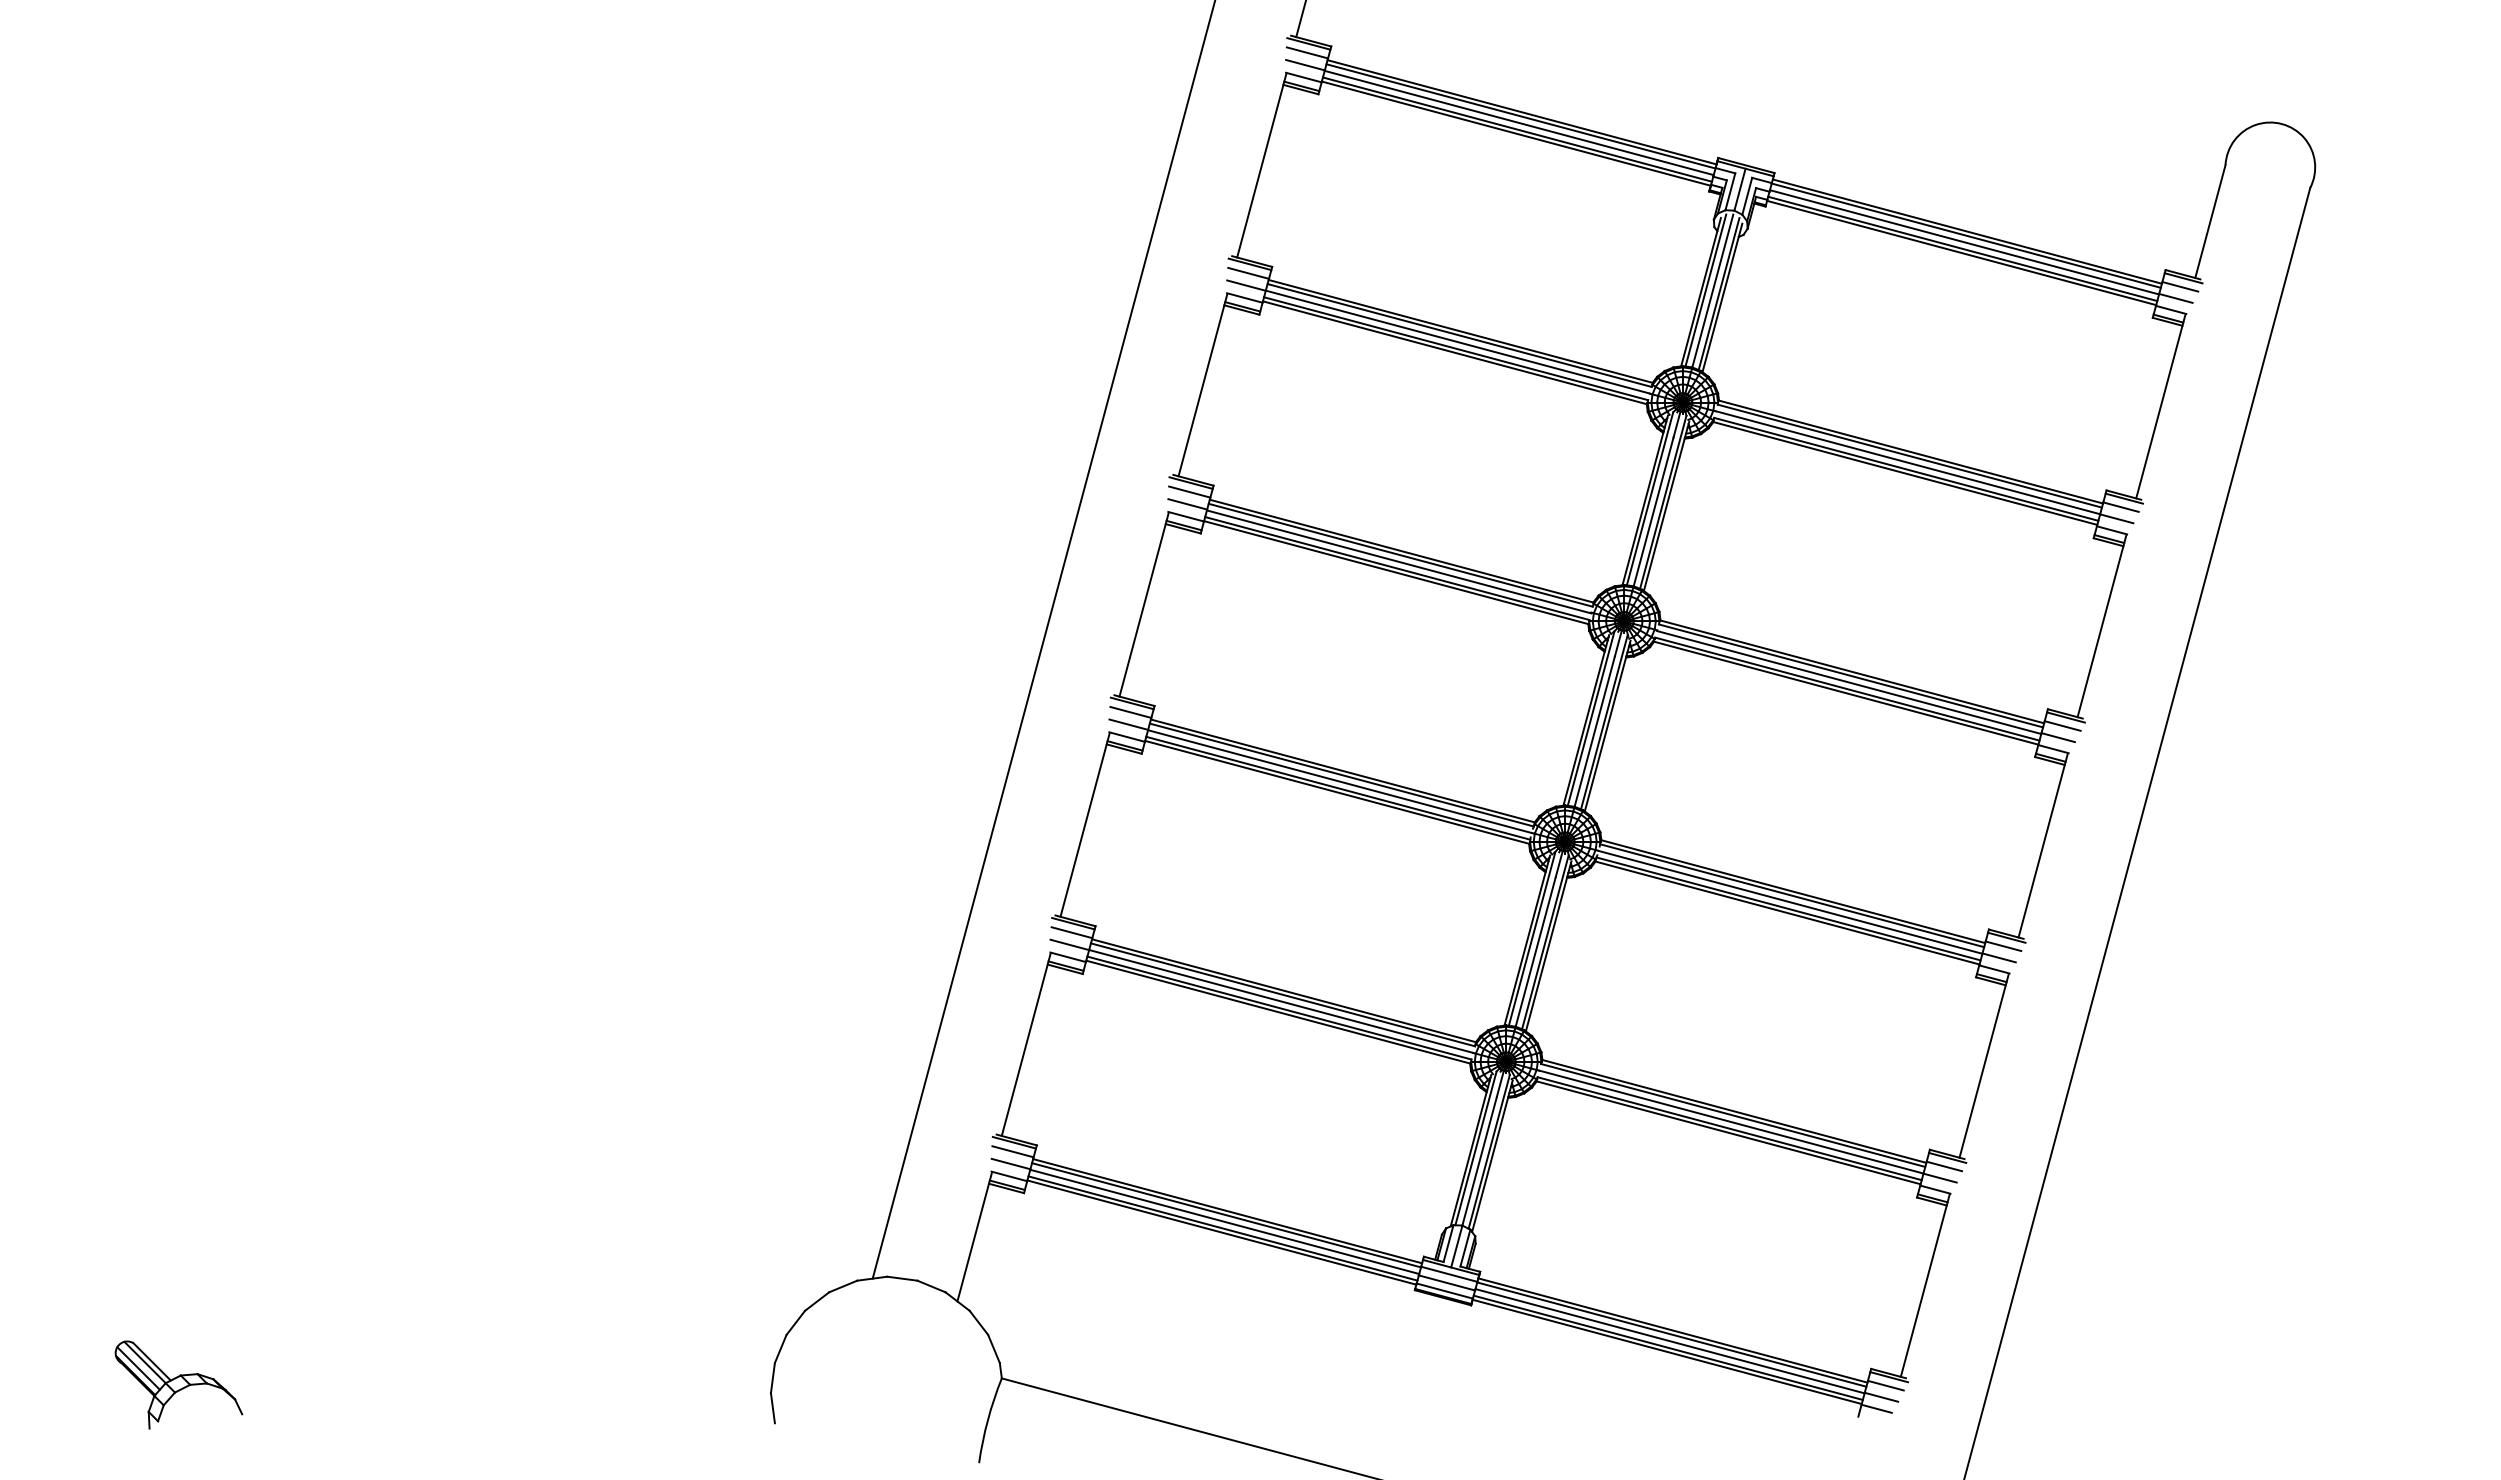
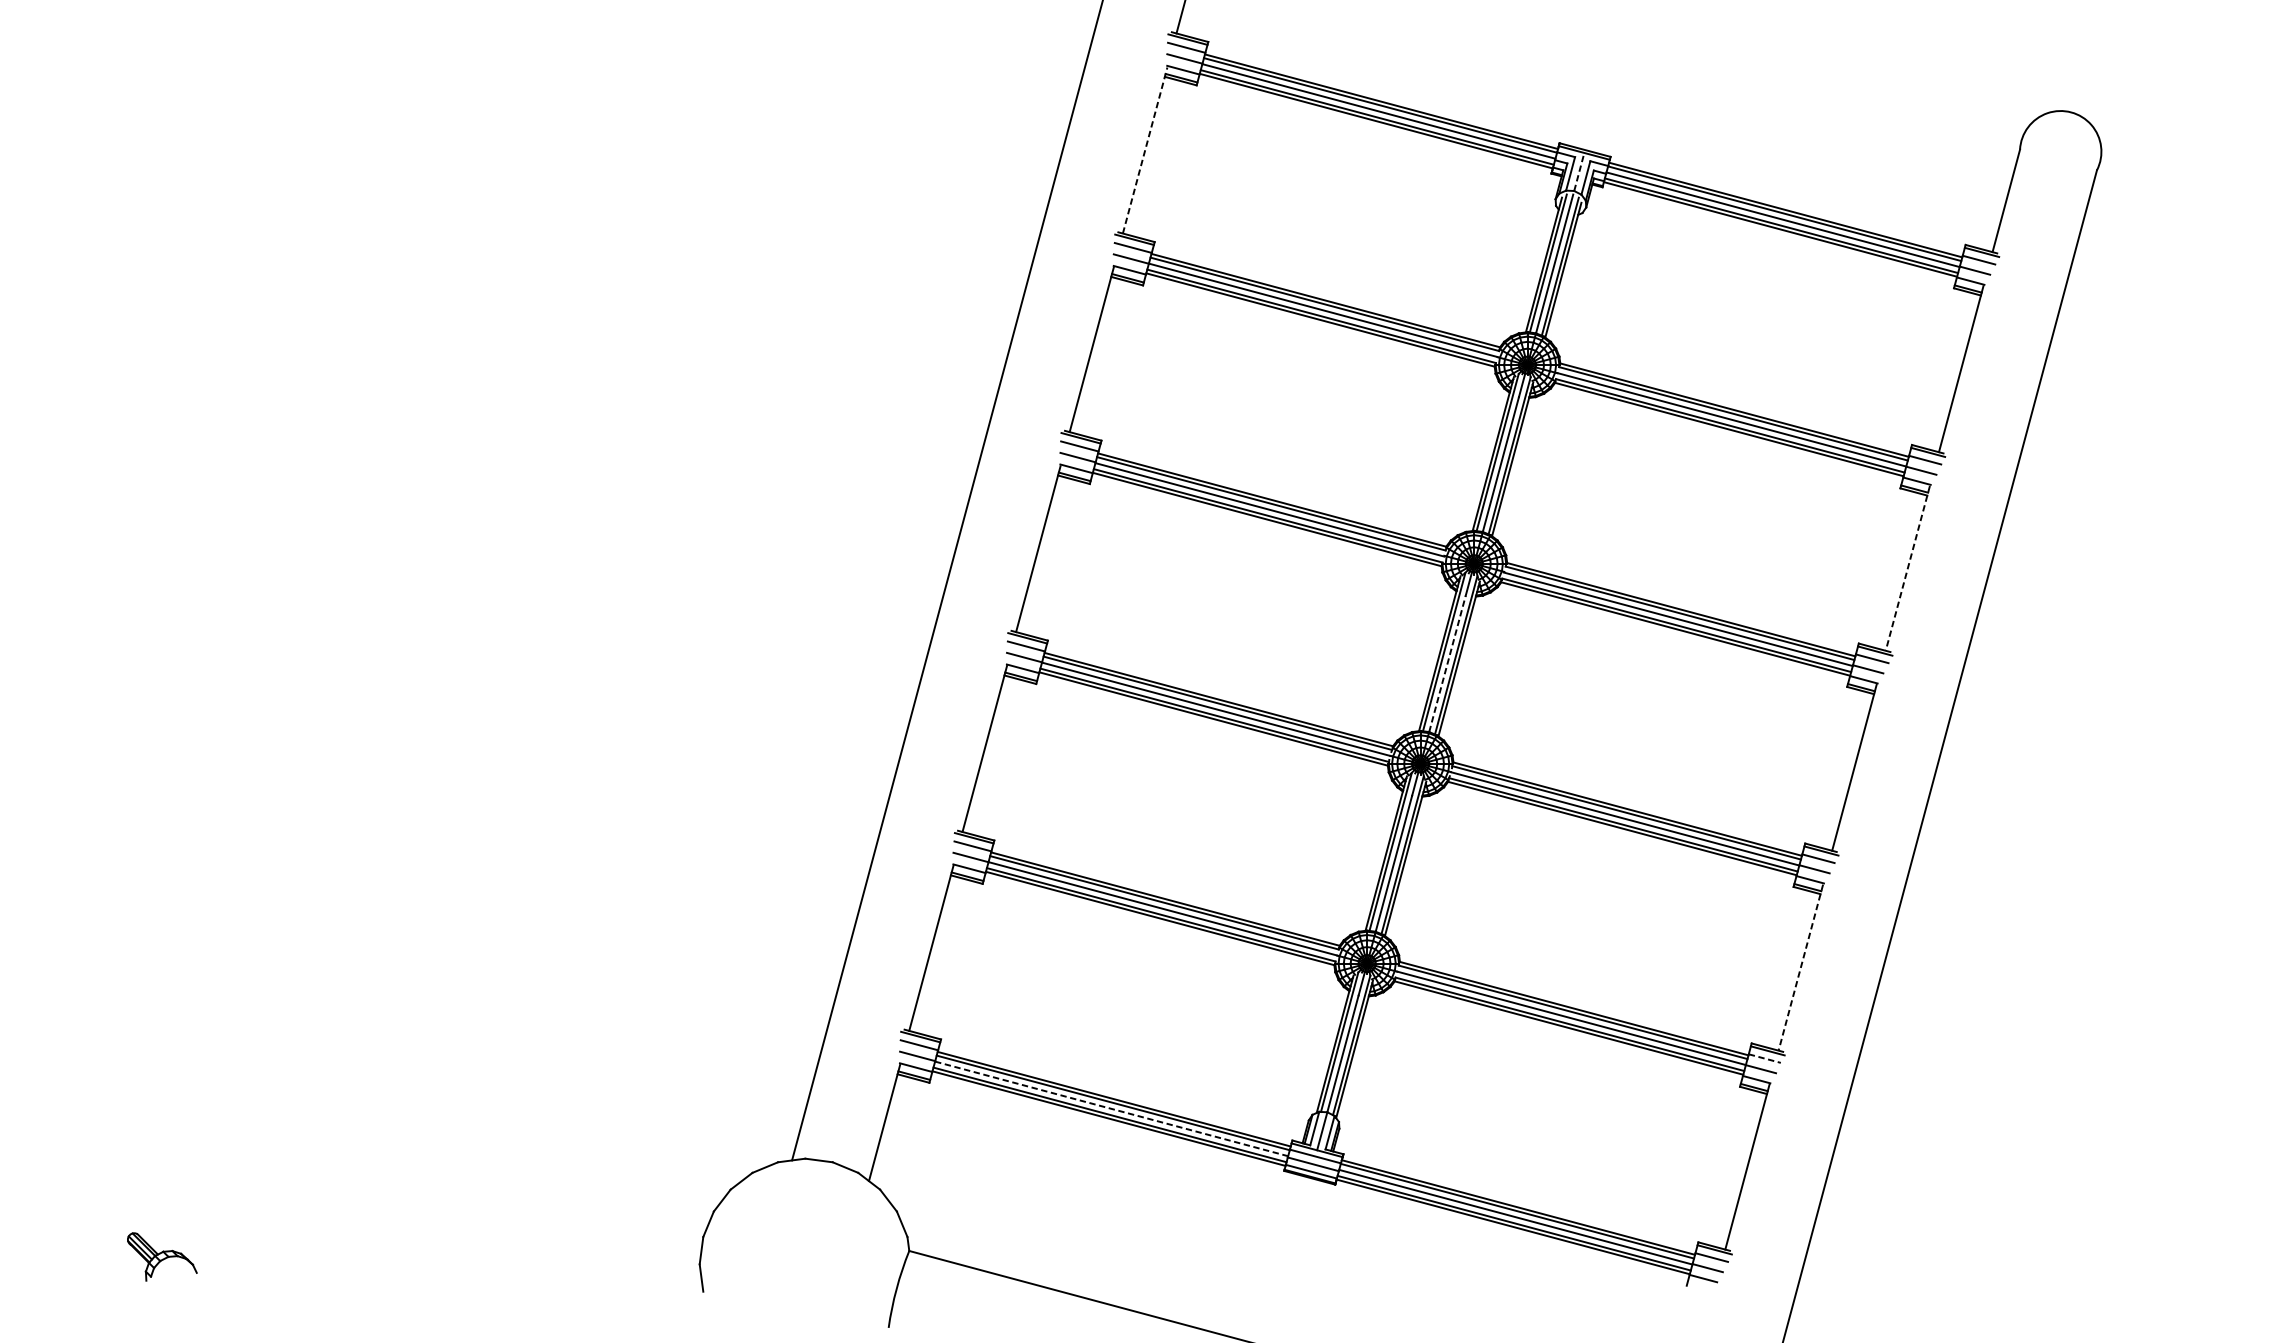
line: (1261, 166) -> (1144, 150), solid -> dashed
line: (1739, 189) -> (1578, 171), solid -> dashed
line: (2101, 626) -> (1907, 568), solid -> dashed
line: (1594, 731) -> (1447, 663), solid -> dashed
line: (1984, 1066) -> (1801, 967), solid -> dashed
line: (1944, 1166) -> (1764, 1058), solid -> dashed
line: (1225, 1222) -> (1112, 1109), solid -> dashed
part: (178, 1384) -> (161, 1256), size x0.6

